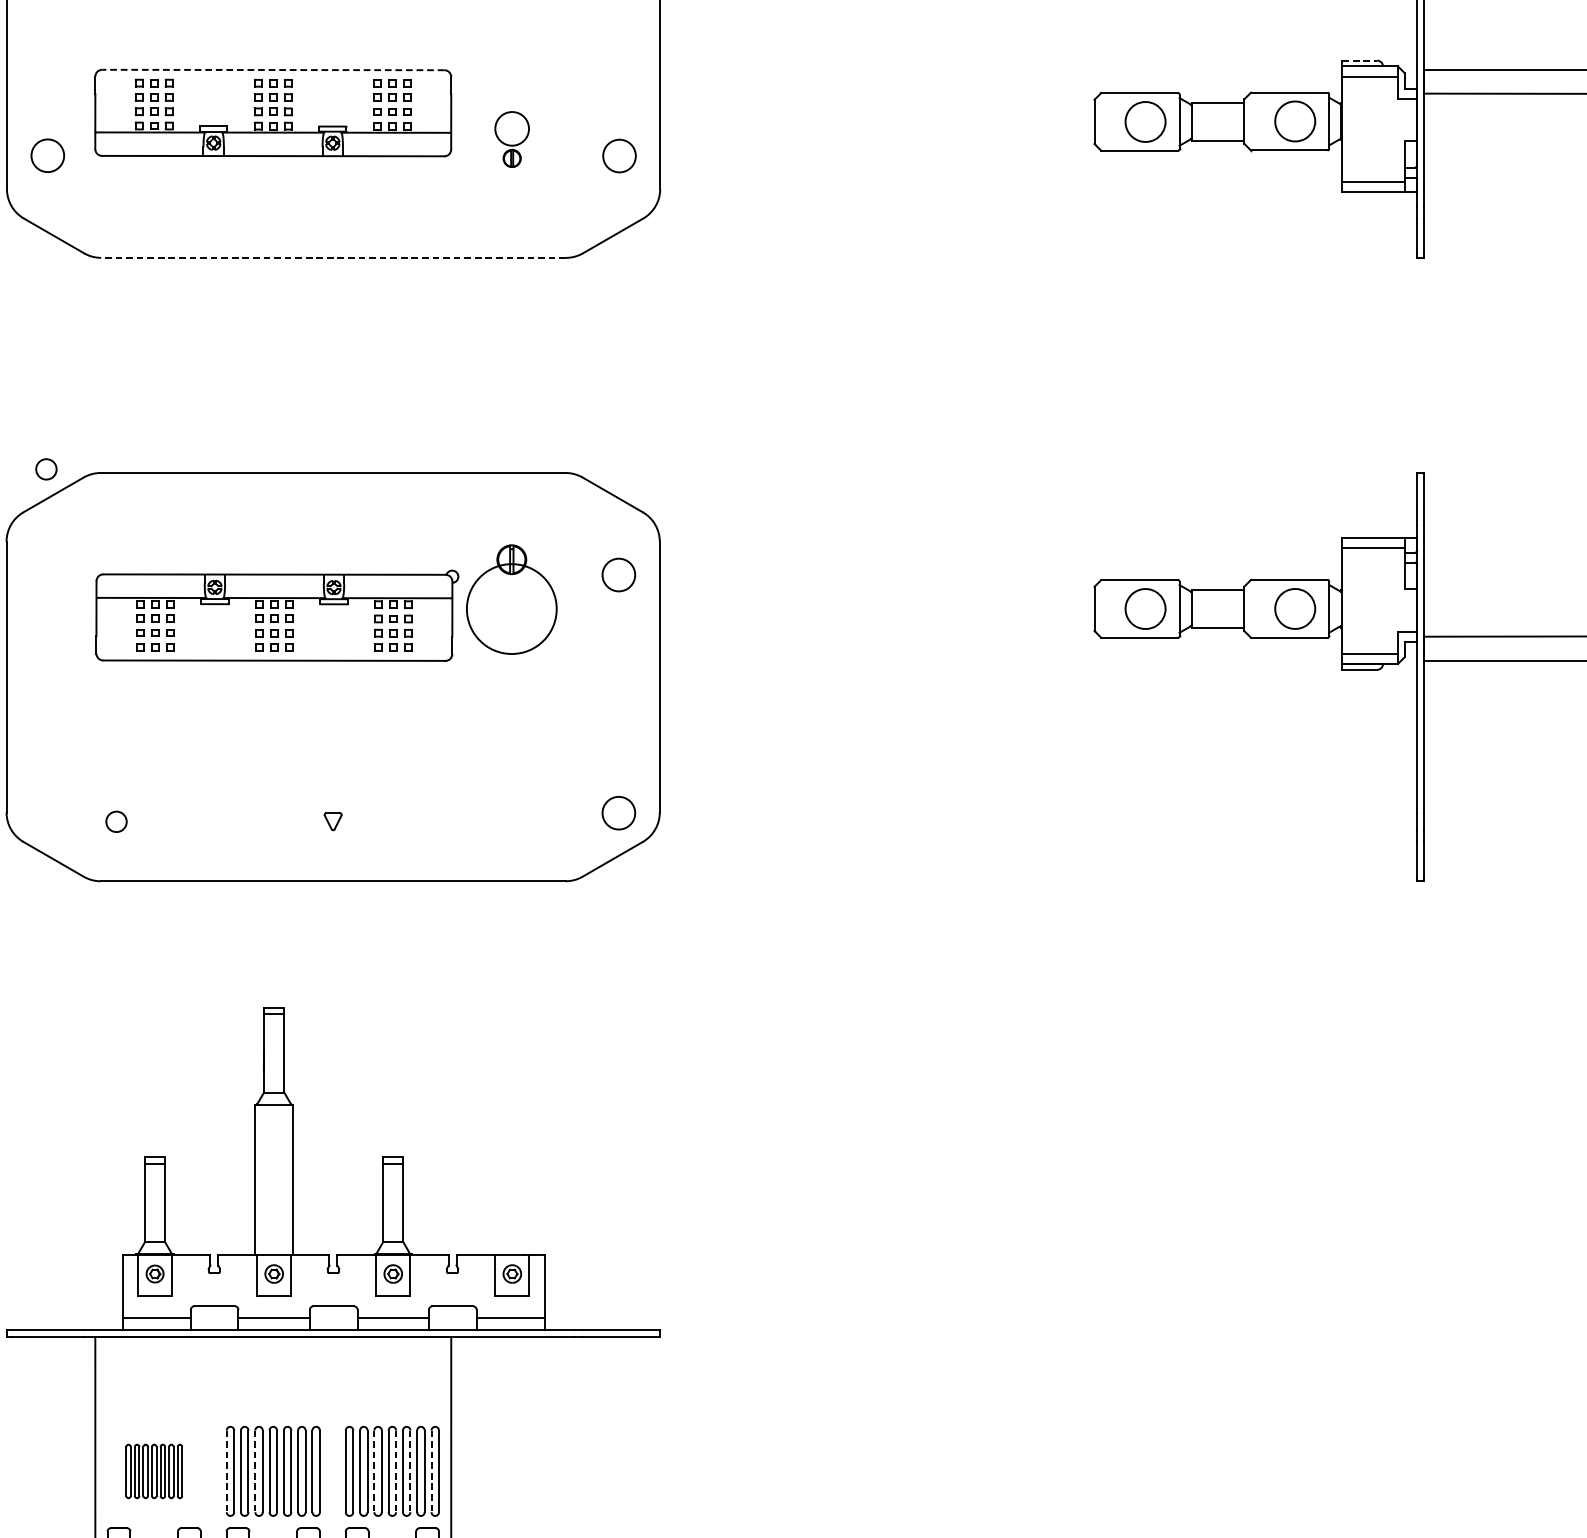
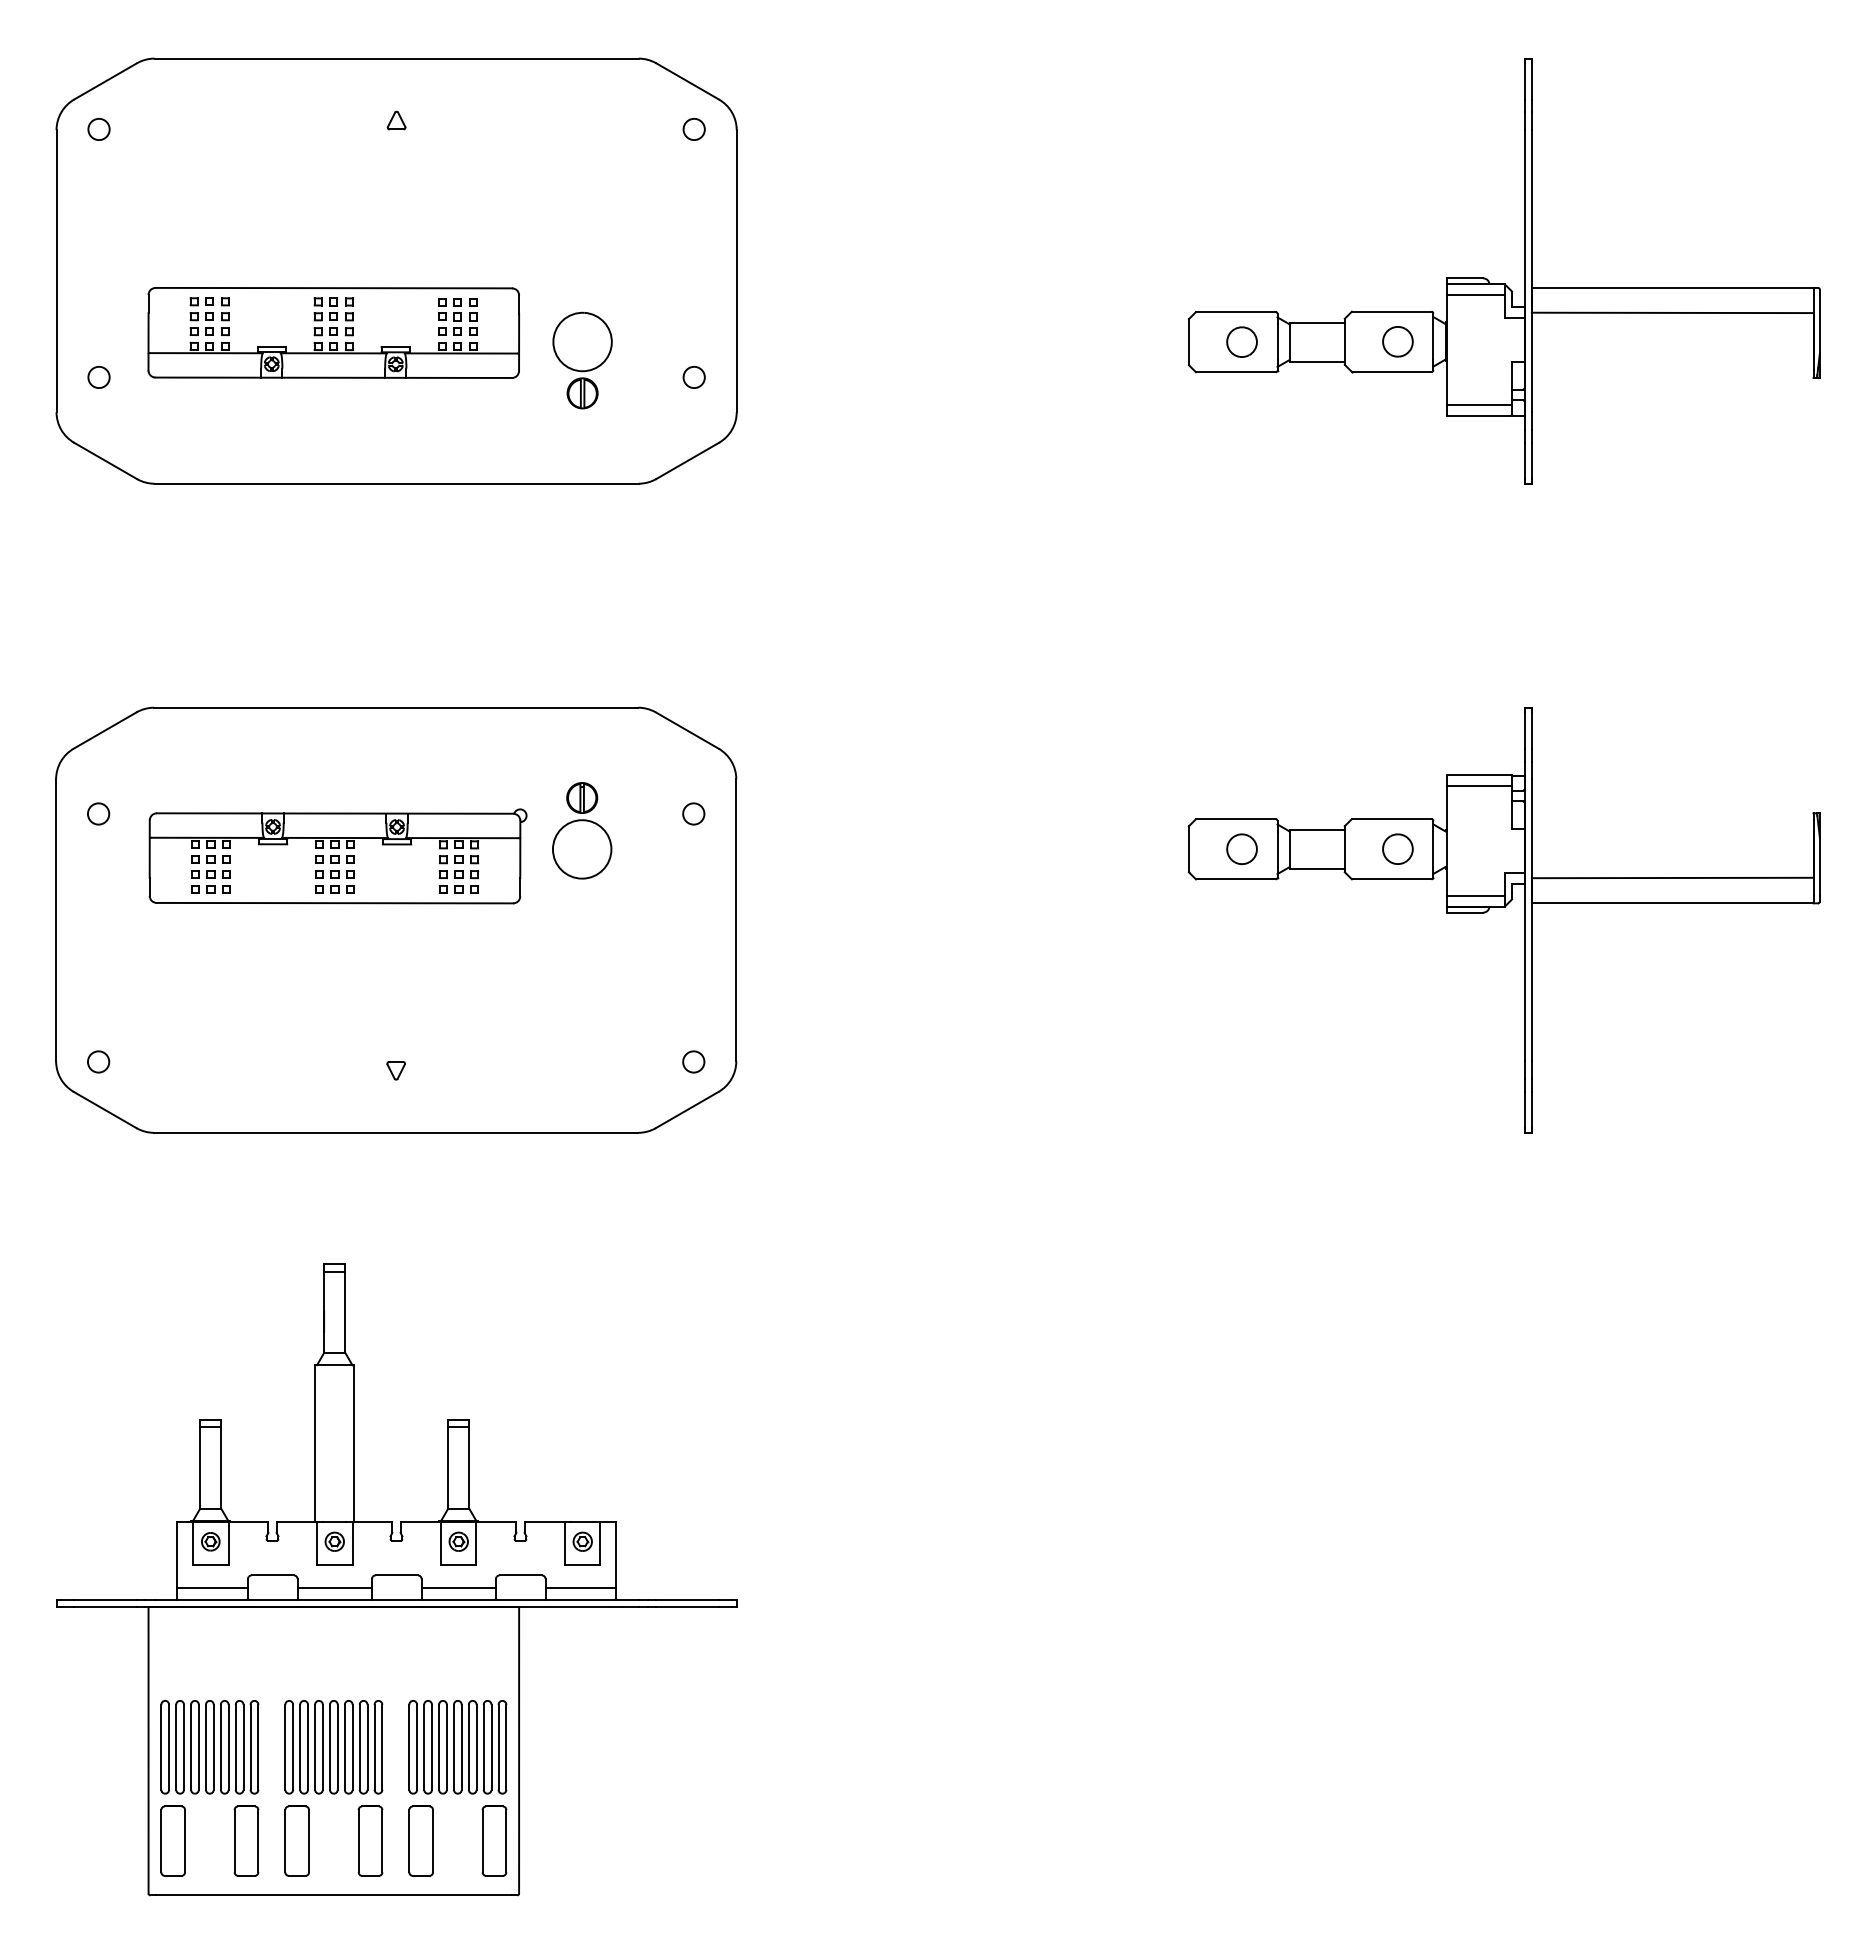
line: (1360, 60) -> (1465, 278), dashed -> solid
line: (272, 70) -> (333, 288), dashed -> solid
part: (1145, 121) -> (1241, 341), size x0.71
part: (1294, 121) -> (1397, 341), size x0.71
part: (512, 139) -> (582, 360), size x1.67
circle: (618, 154) -> (693, 376), size x0.62
circle: (47, 155) -> (98, 377), size x0.62
line: (333, 257) -> (396, 483), dashed -> solid
circle: (46, 468) -> (98, 813), moved
circle: (618, 574) -> (693, 813), size x0.62
part: (1145, 608) -> (1241, 848), size x0.71
part: (1294, 608) -> (1397, 848), size x0.71
circle: (511, 609) -> (581, 849), size x0.62
circle: (618, 812) -> (693, 1061), size x0.62
circle: (116, 821) -> (98, 1061), moved
part: (153, 1471) -> (209, 1747), size x1.67
line: (226, 1471) -> (285, 1747), dashed -> solid
line: (255, 1471) -> (315, 1747), dashed -> solid
line: (374, 1471) -> (439, 1747), dashed -> solid
line: (395, 1471) -> (461, 1747), dashed -> solid
line: (410, 1471) -> (476, 1747), dashed -> solid
line: (431, 1471) -> (498, 1747), dashed -> solid

